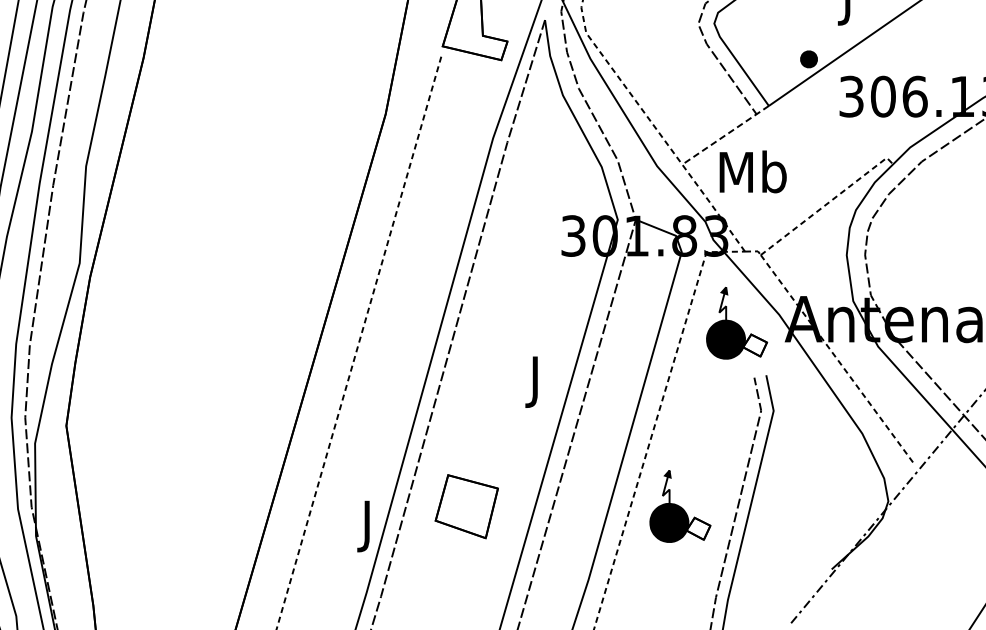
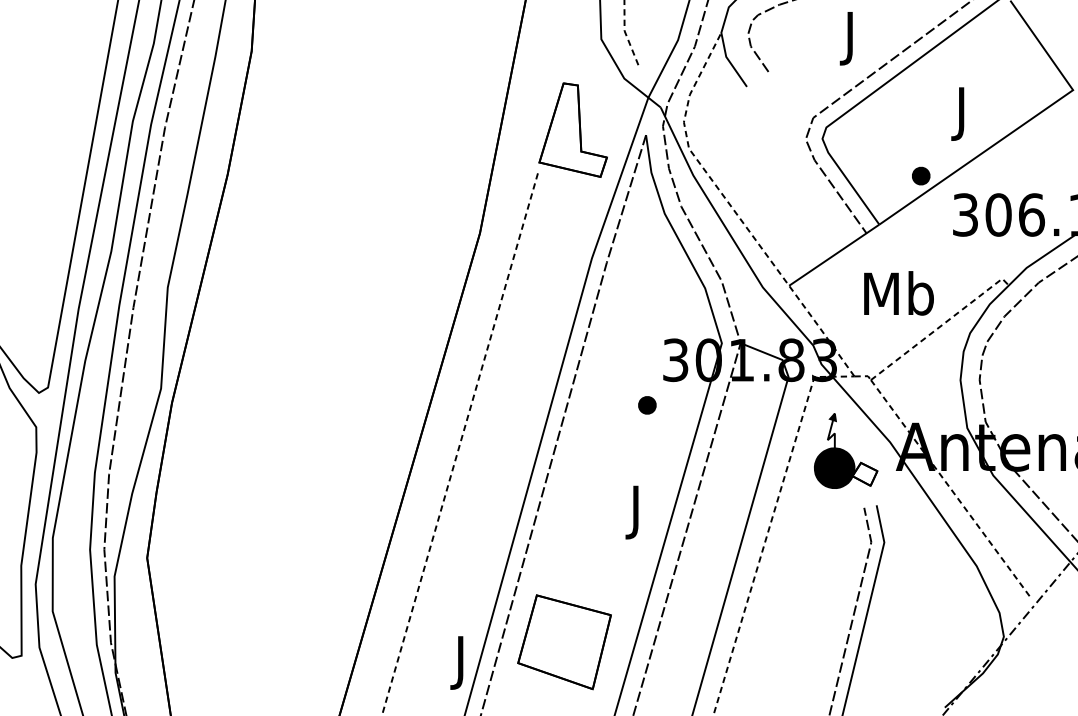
line: (724, 135) -> (833, 255), dashed -> solid
text: (752, 172) -> (898, 293), moved
part: (546, 279) -> (647, 405), added
part: (680, 505) -> (787, 641), removed
part: (466, 506) -> (564, 642), size x1.43

